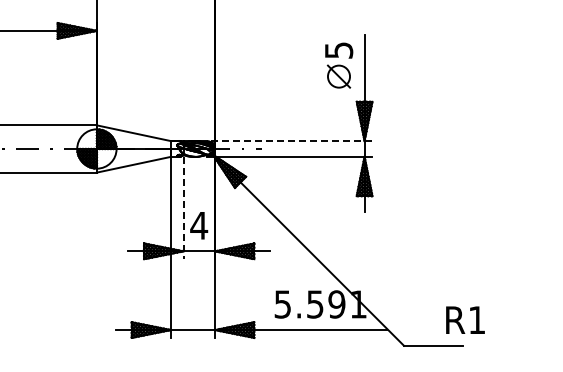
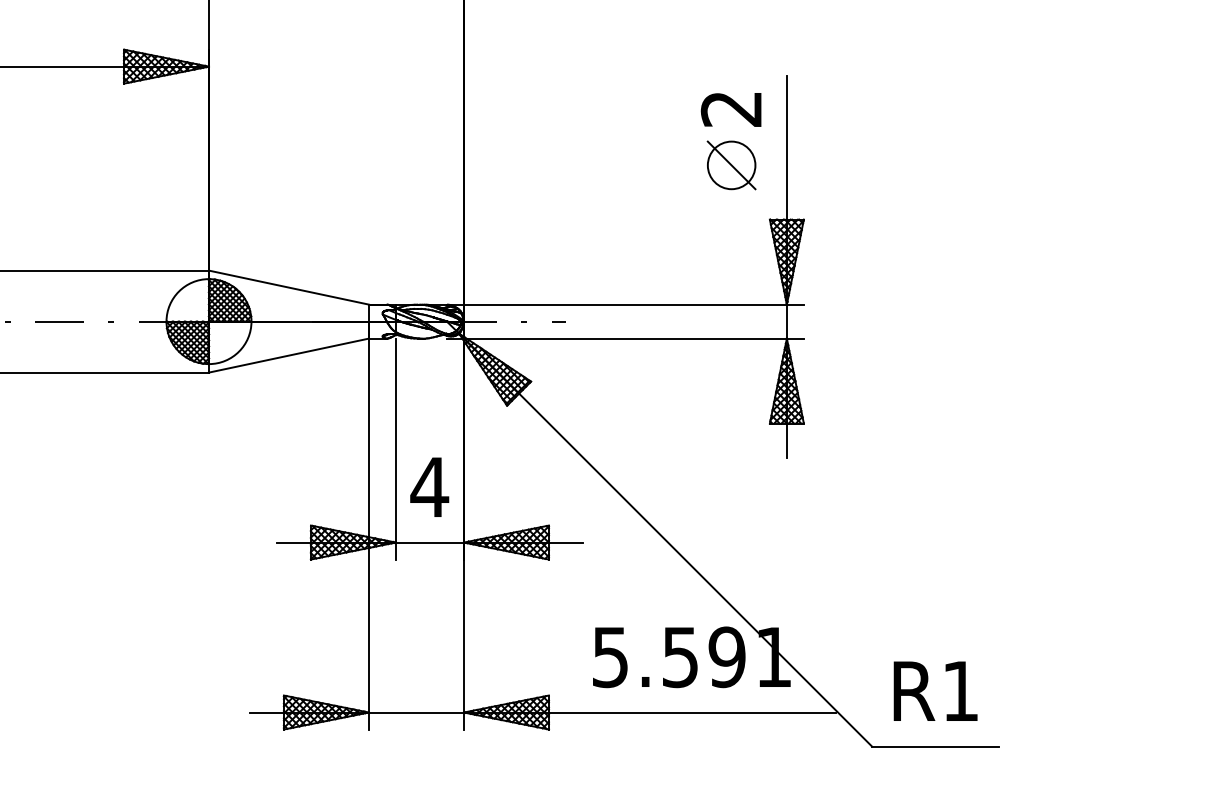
text: (338, 50) -> (730, 108), 5 -> 2
line: (289, 141) -> (624, 305), dashed -> solid
line: (183, 208) -> (395, 450), dashed -> solid
text: (465, 319) -> (935, 689), moved

